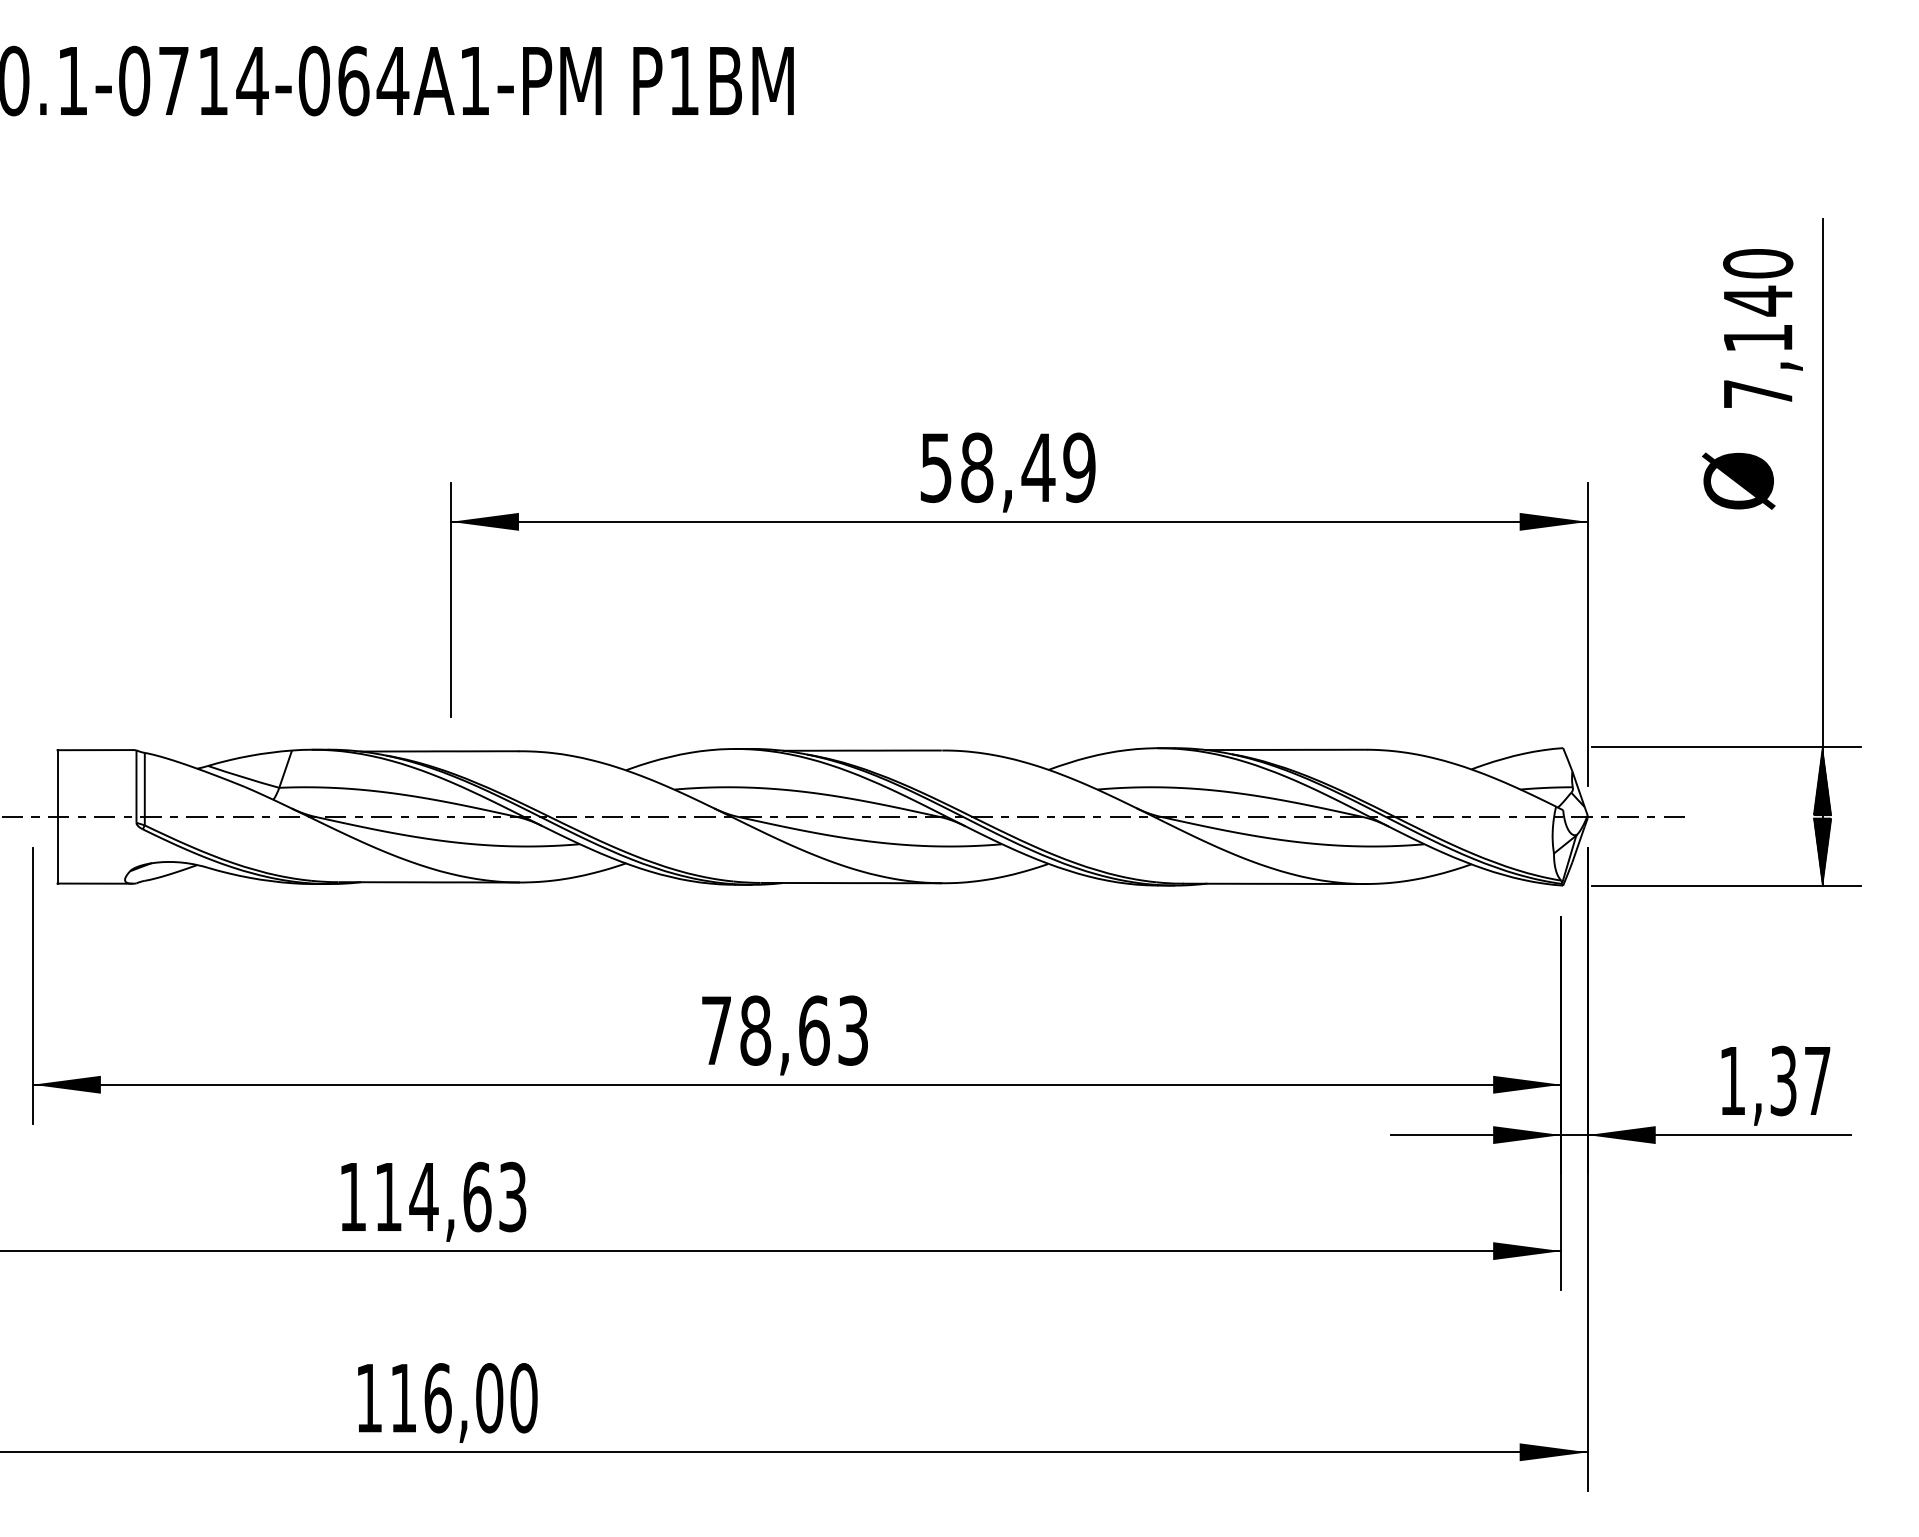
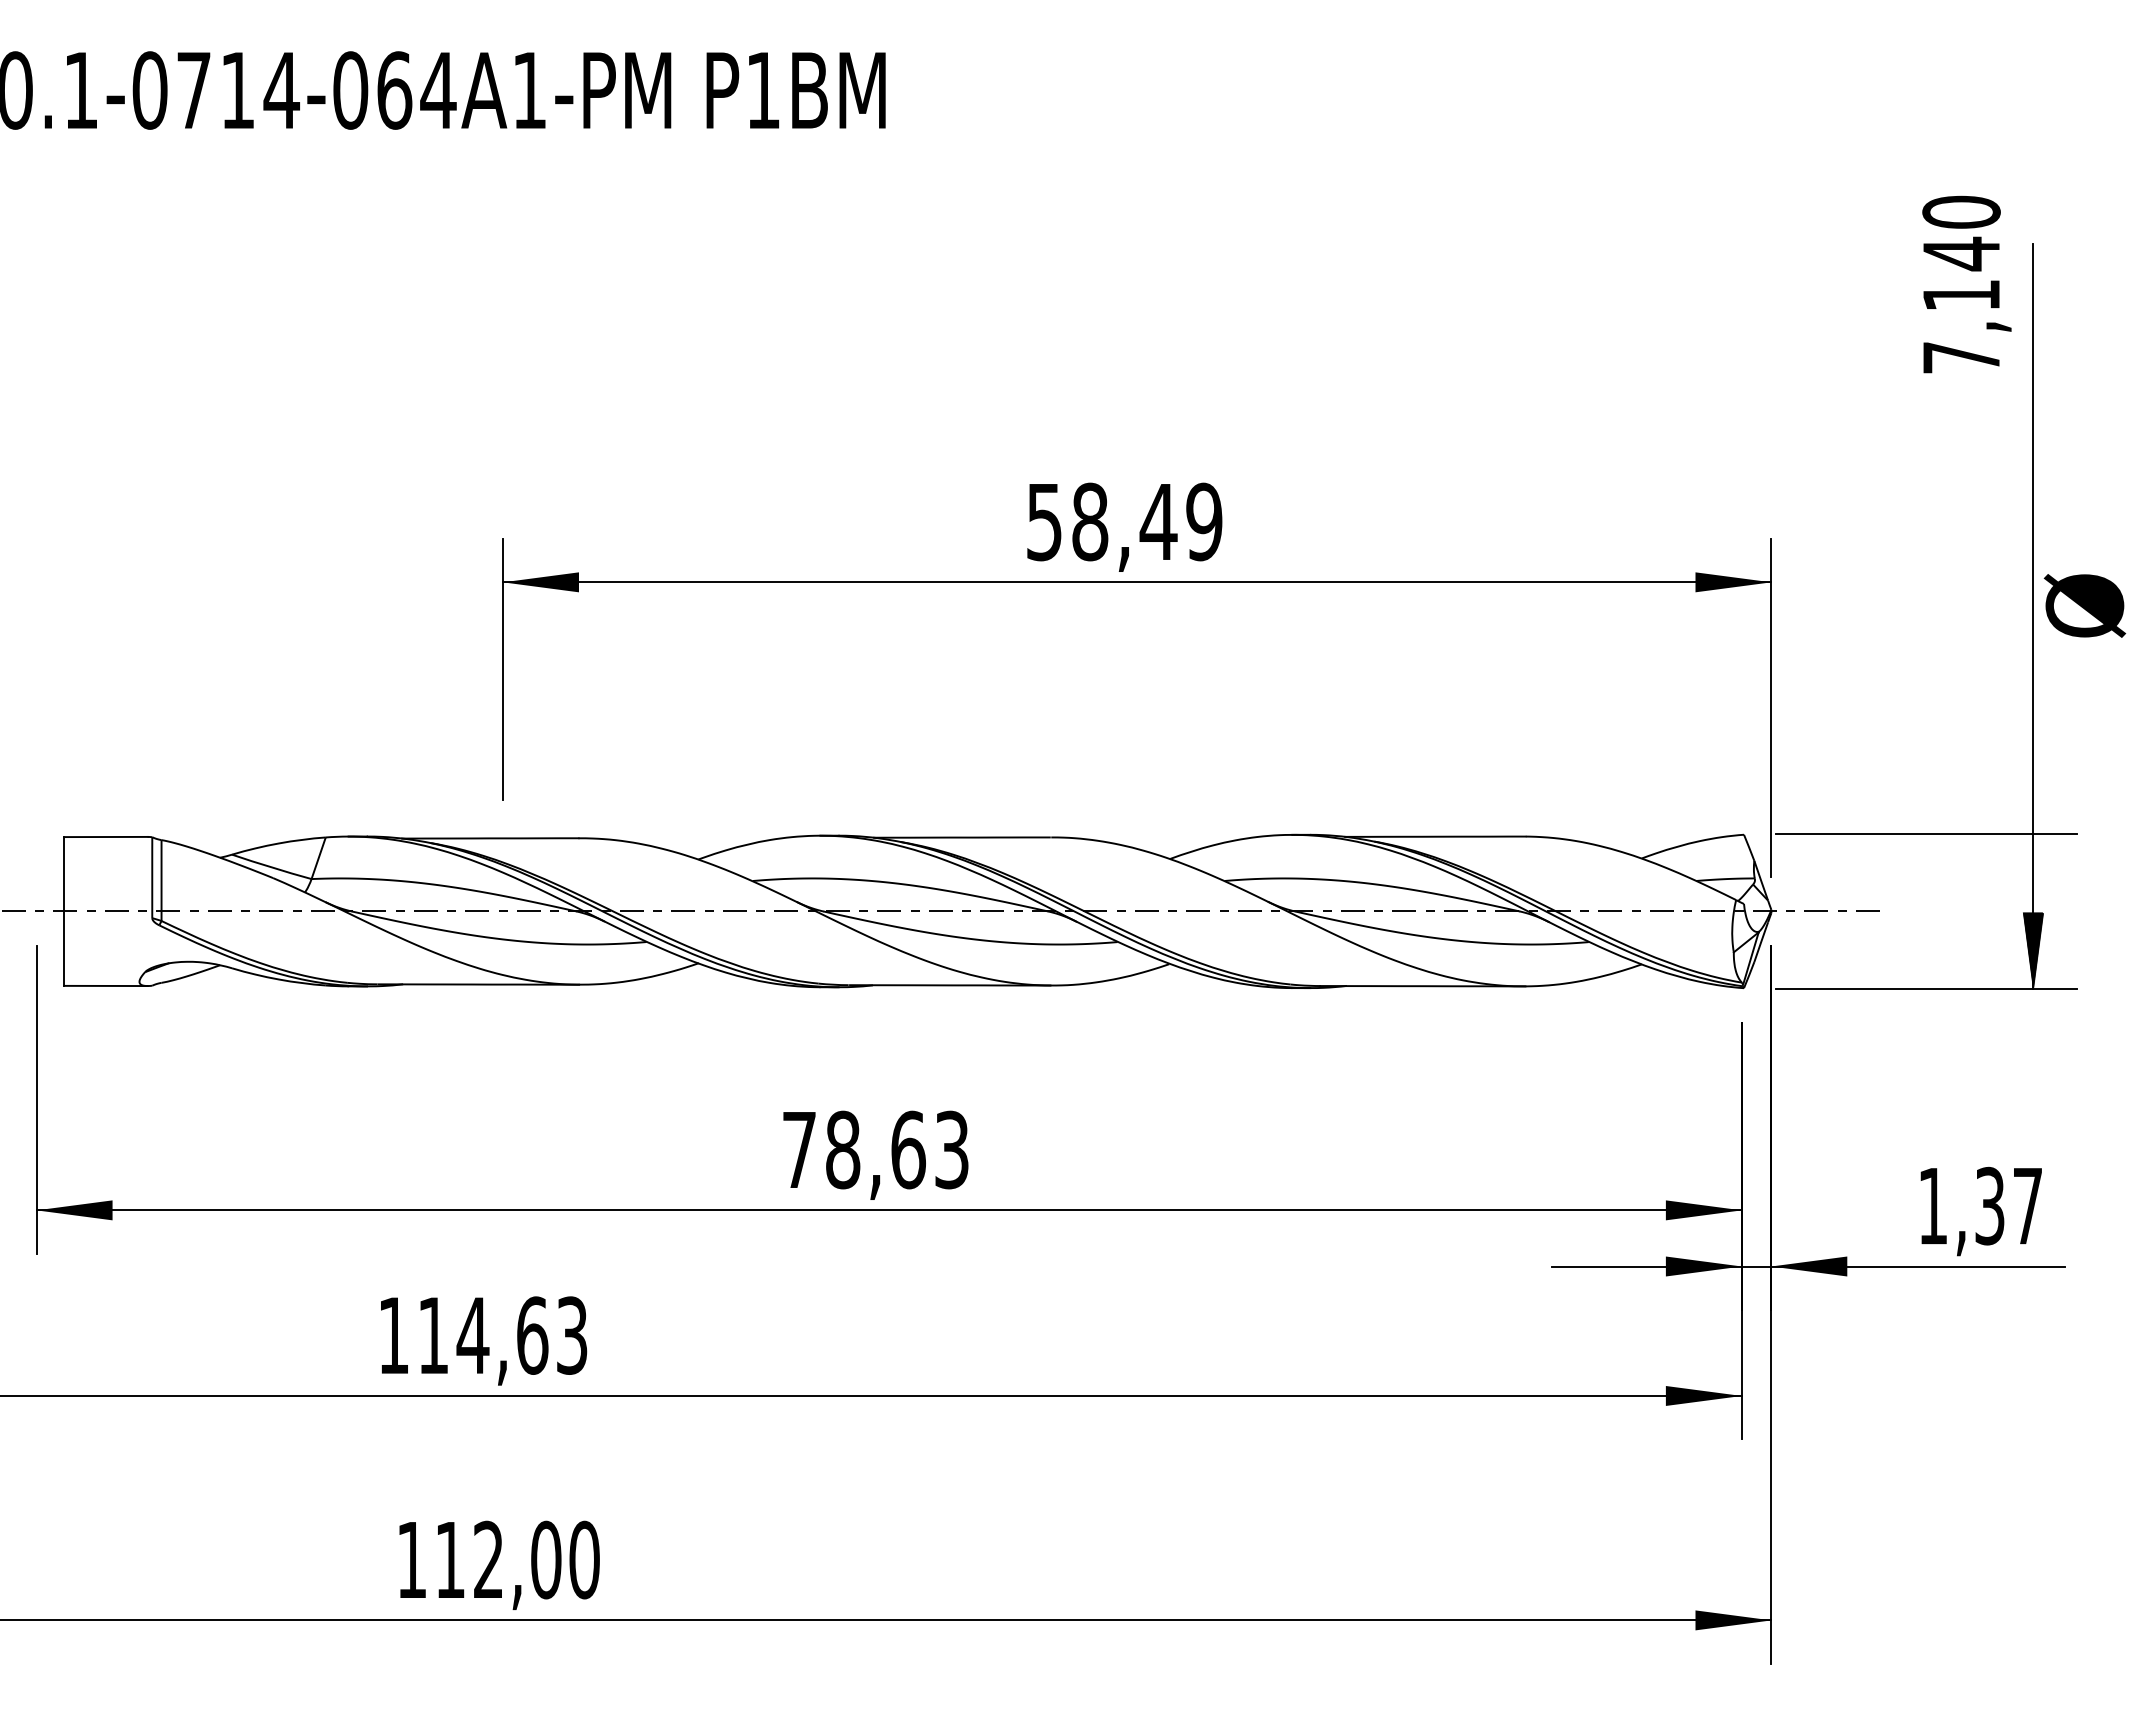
text: (1762, 328) -> (1966, 284), moved
text: (1738, 480) -> (2084, 605), moved
hatch: (1822, 781) -> (2033, 871), removed
text: (437, 1397) -> (488, 1559), 116,00 -> 112,00

